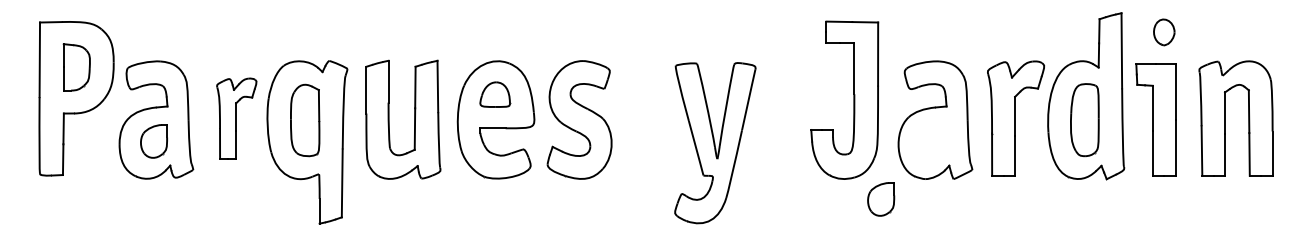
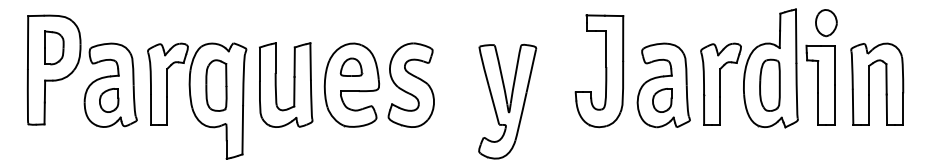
part: (1163, 32) -> (825, 23), size x1.43
part: (236, 118) -> (167, 84), size x1.43
part: (881, 199) -> (662, 100), moved

